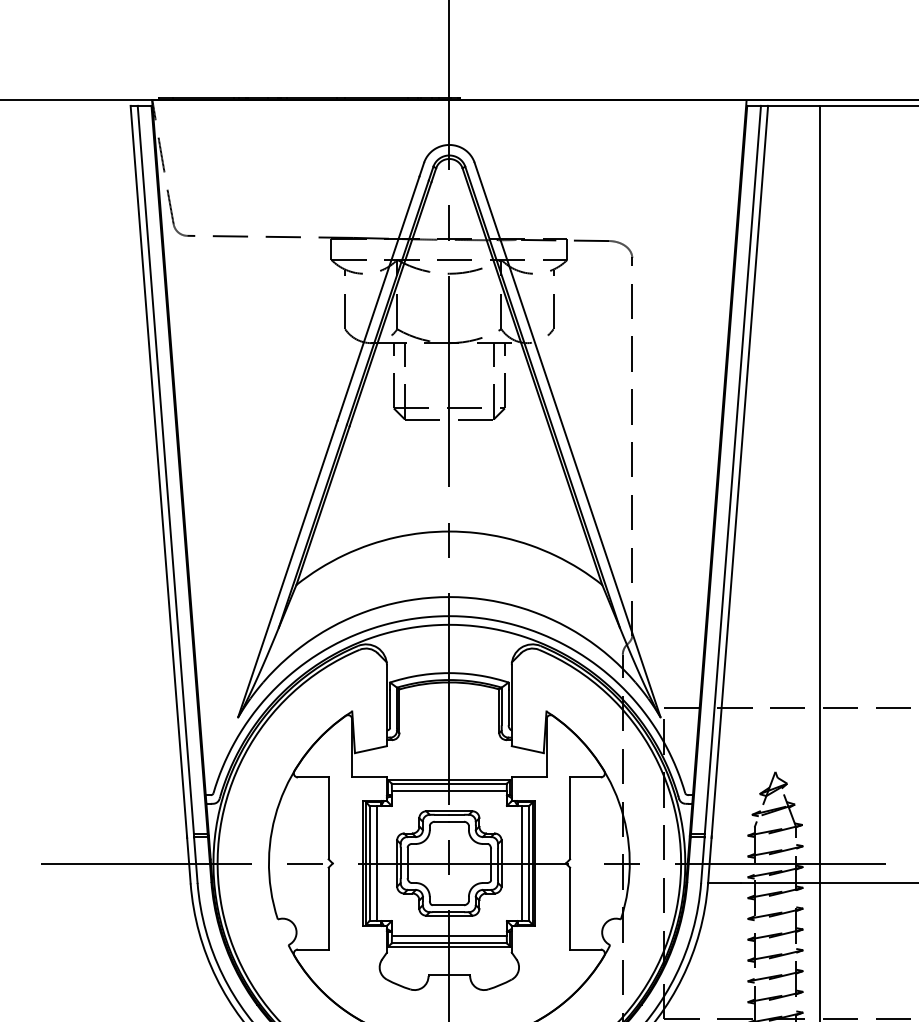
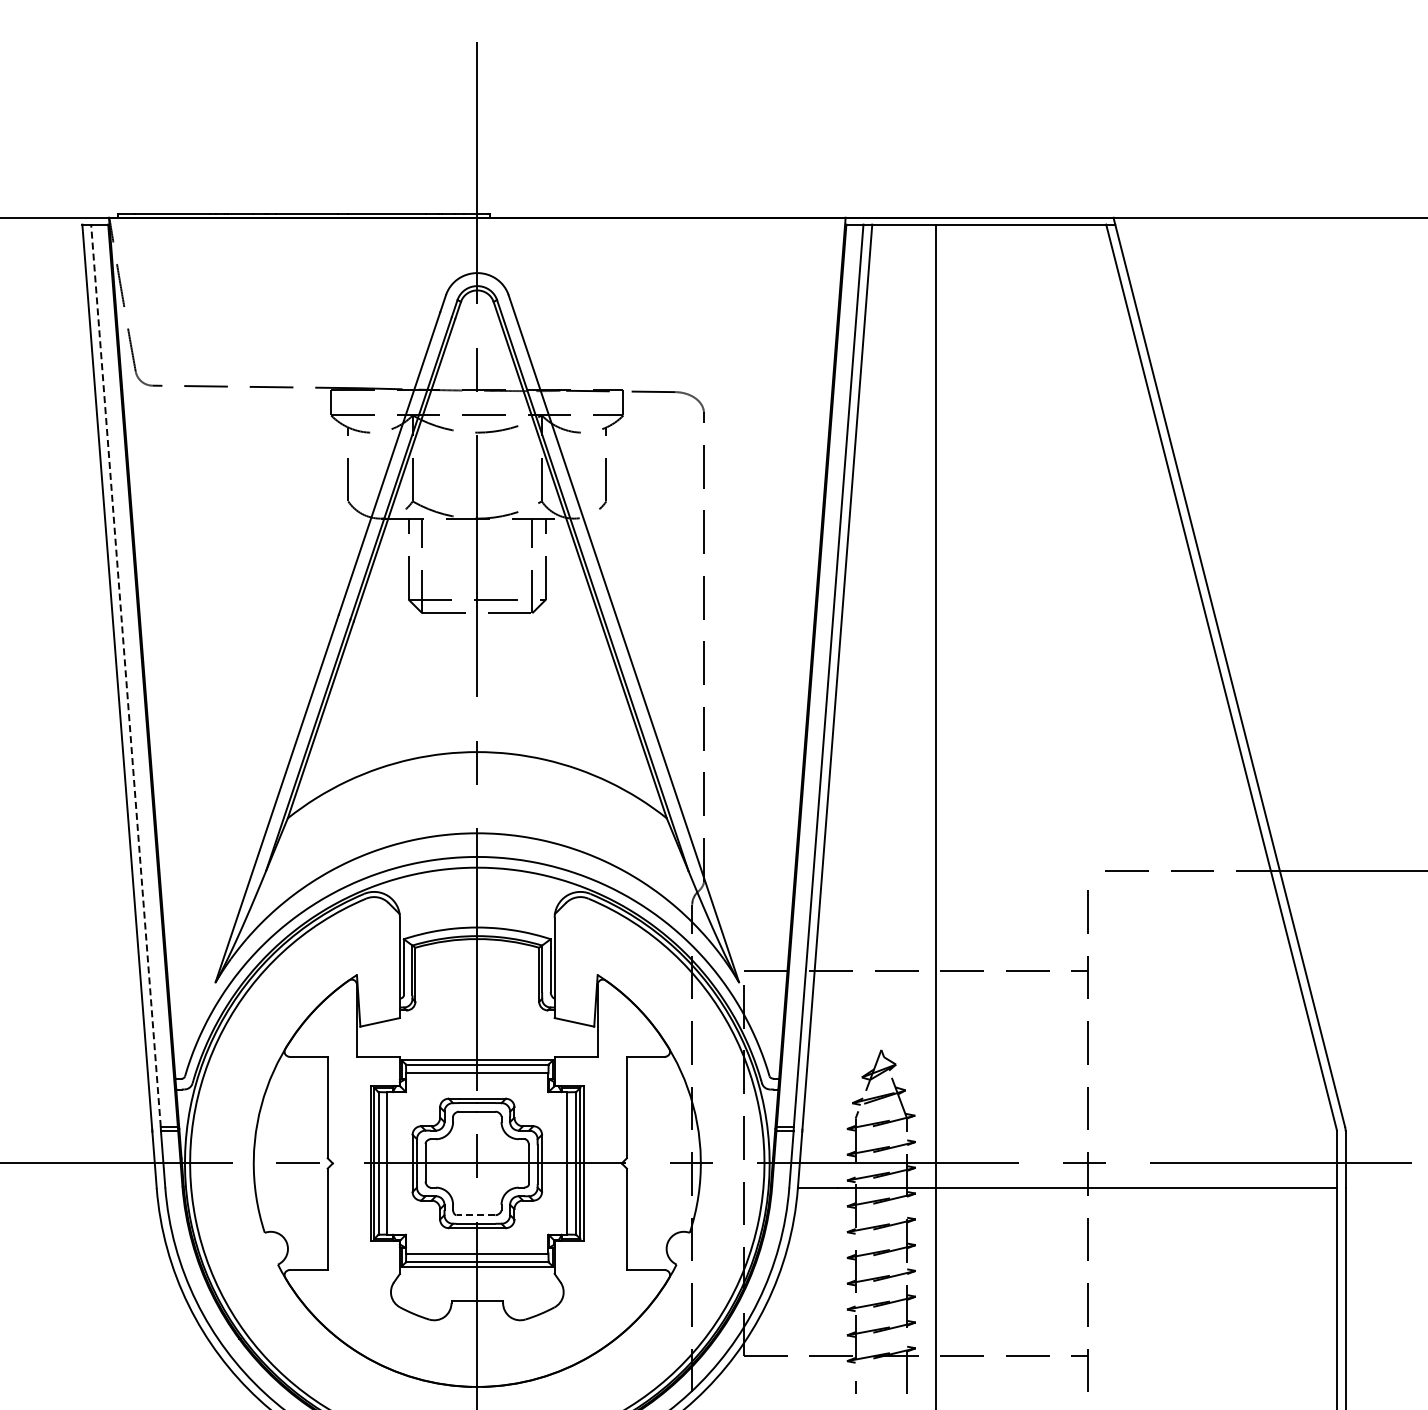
line: (165, 469) -> (125, 675), solid -> dashed
line: (447, 905) -> (475, 1215), solid -> dashed

